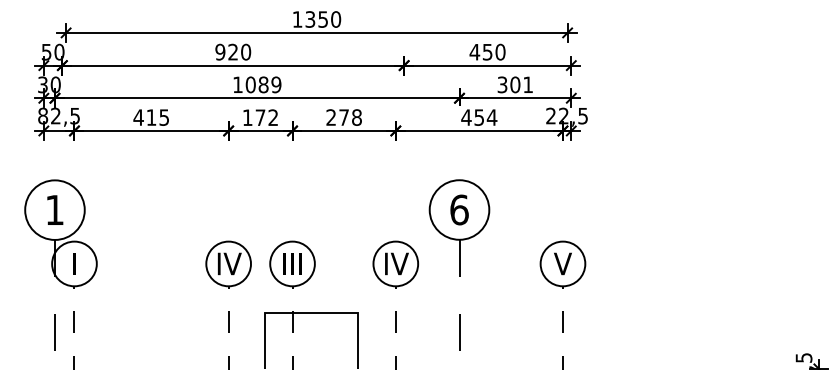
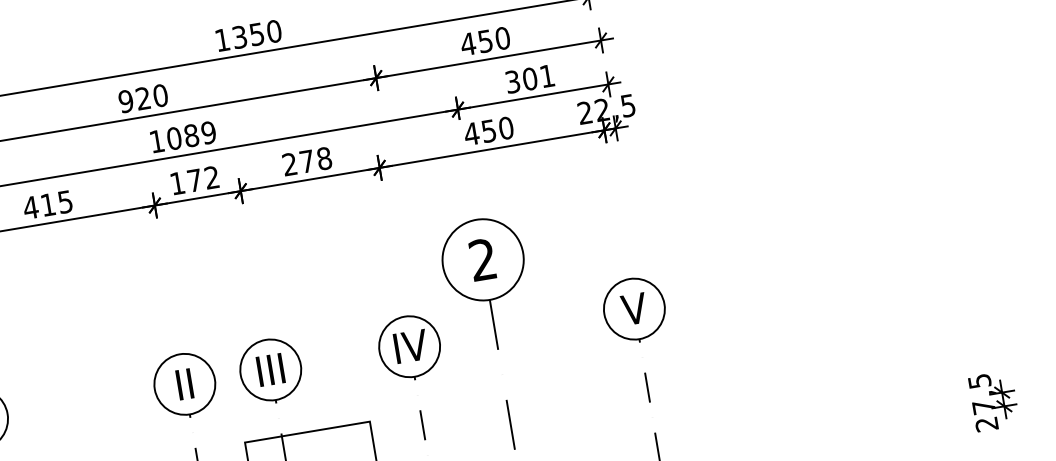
text: (491, 117) -> (505, 128), 454 -> 450
text: (459, 209) -> (483, 259), 6 -> 2
text: (229, 263) -> (185, 383), IV -> II

